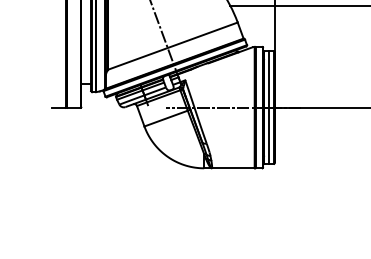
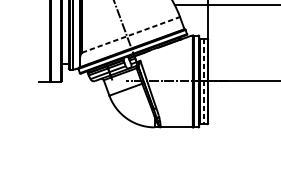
line: (172, 46) -> (130, 35), solid -> dashed
line: (269, 108) -> (204, 82), solid -> dashed

